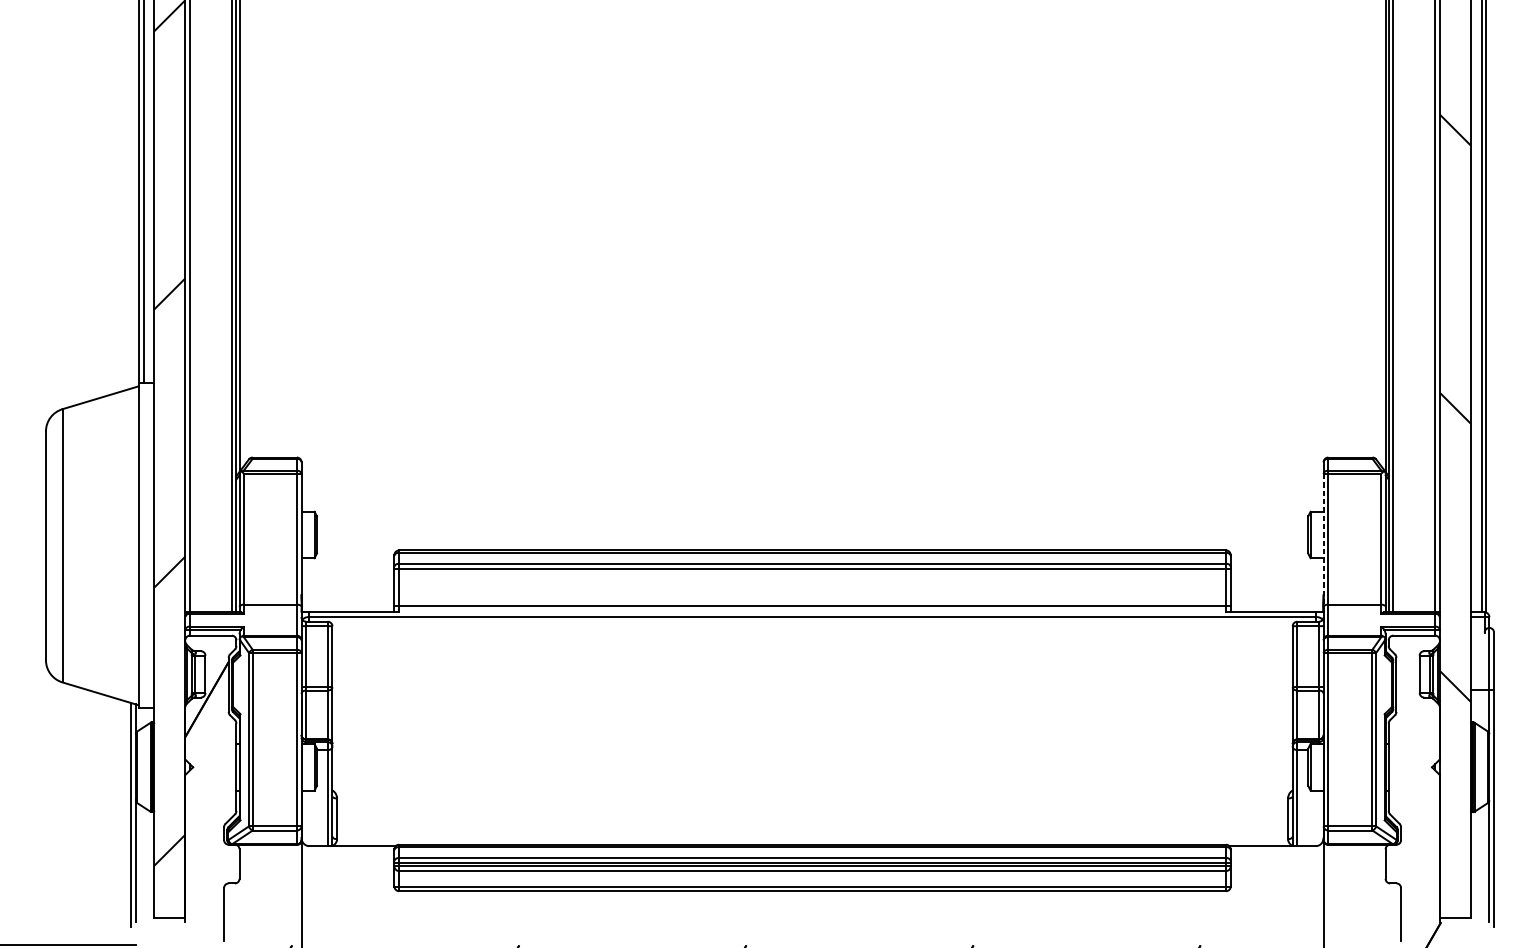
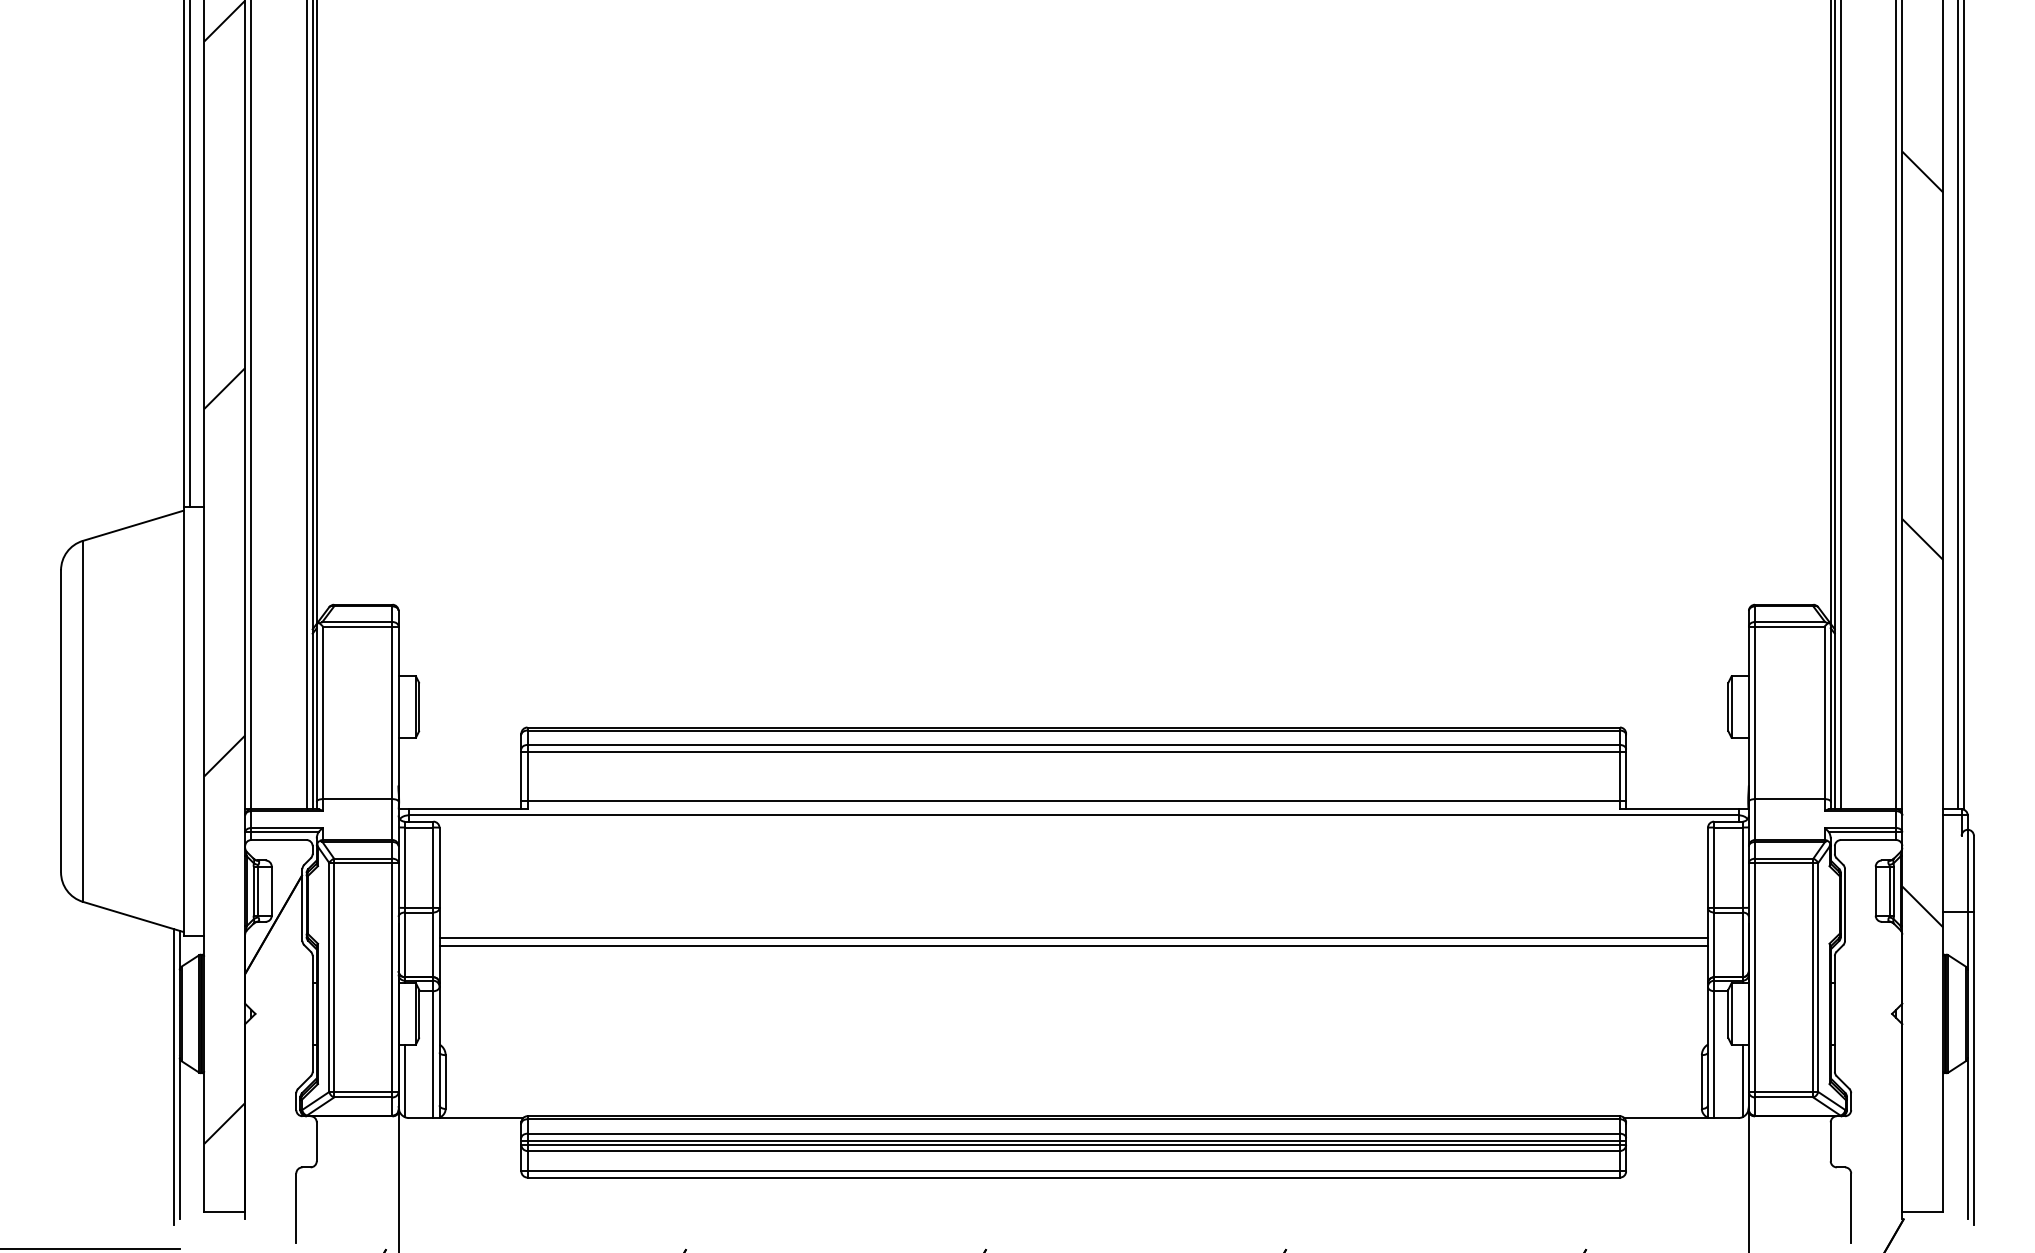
line: (1323, 540) -> (1748, 714), dashed -> solid
line: (812, 709) -> (1073, 937), added
line: (812, 715) -> (1073, 945), added
line: (305, 817) -> (404, 1080), added
line: (1318, 817) -> (1742, 1080), added

